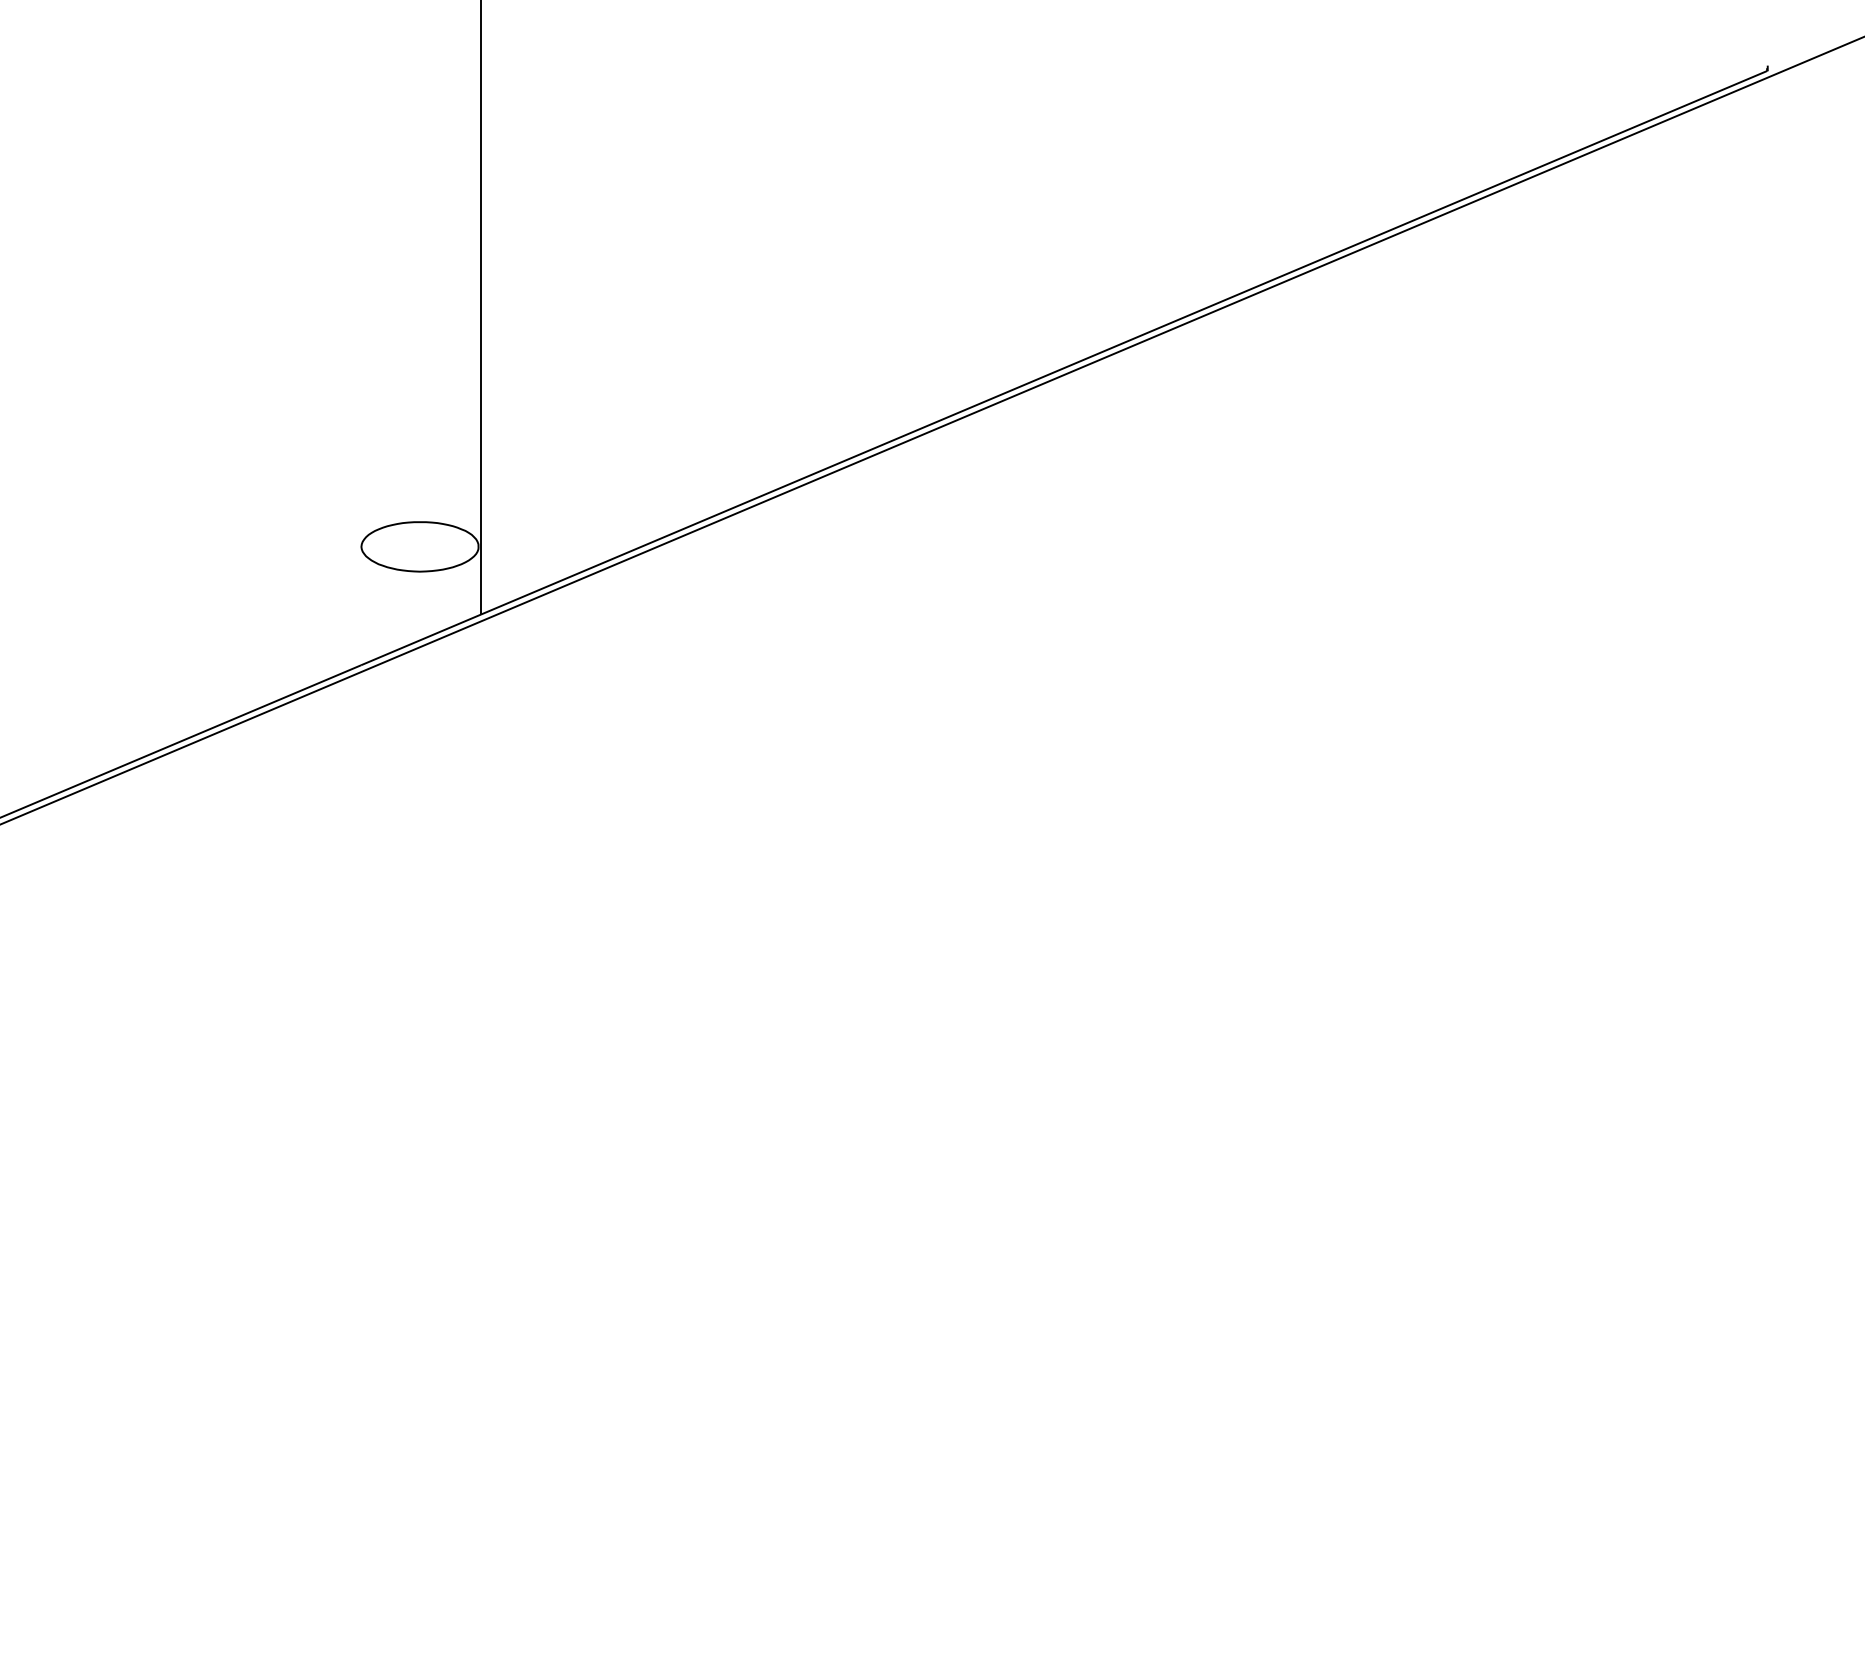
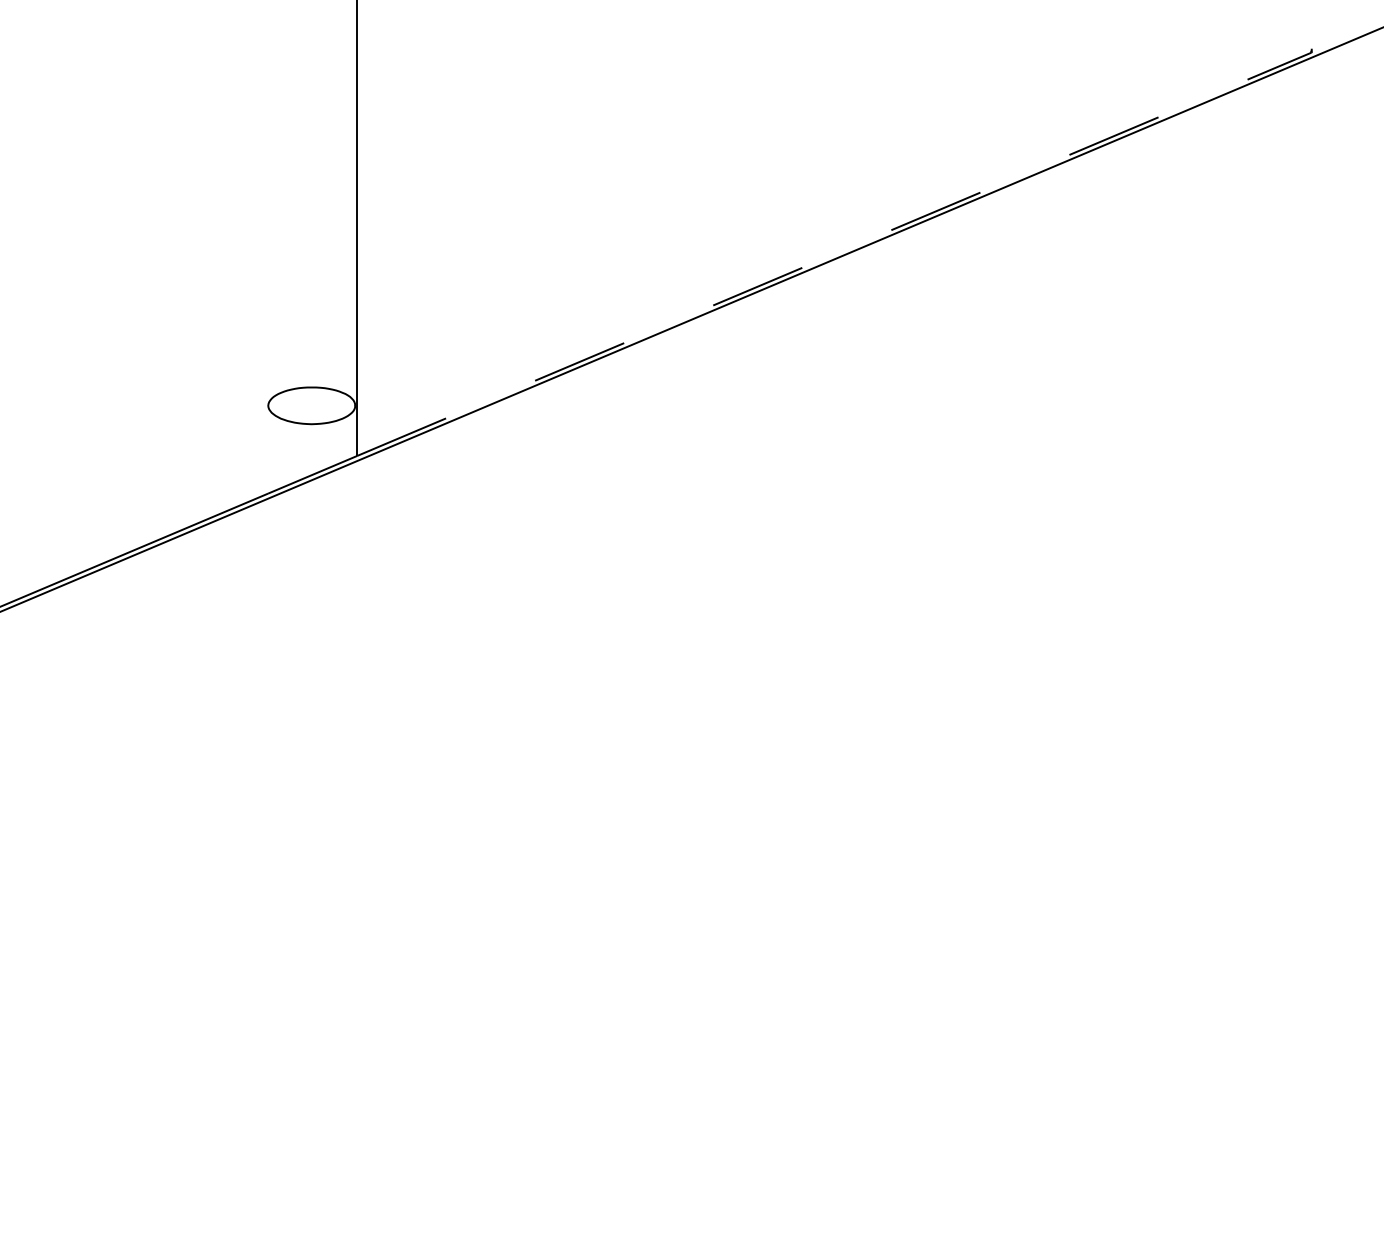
line: (1124, 342) -> (834, 254), solid -> dashed

